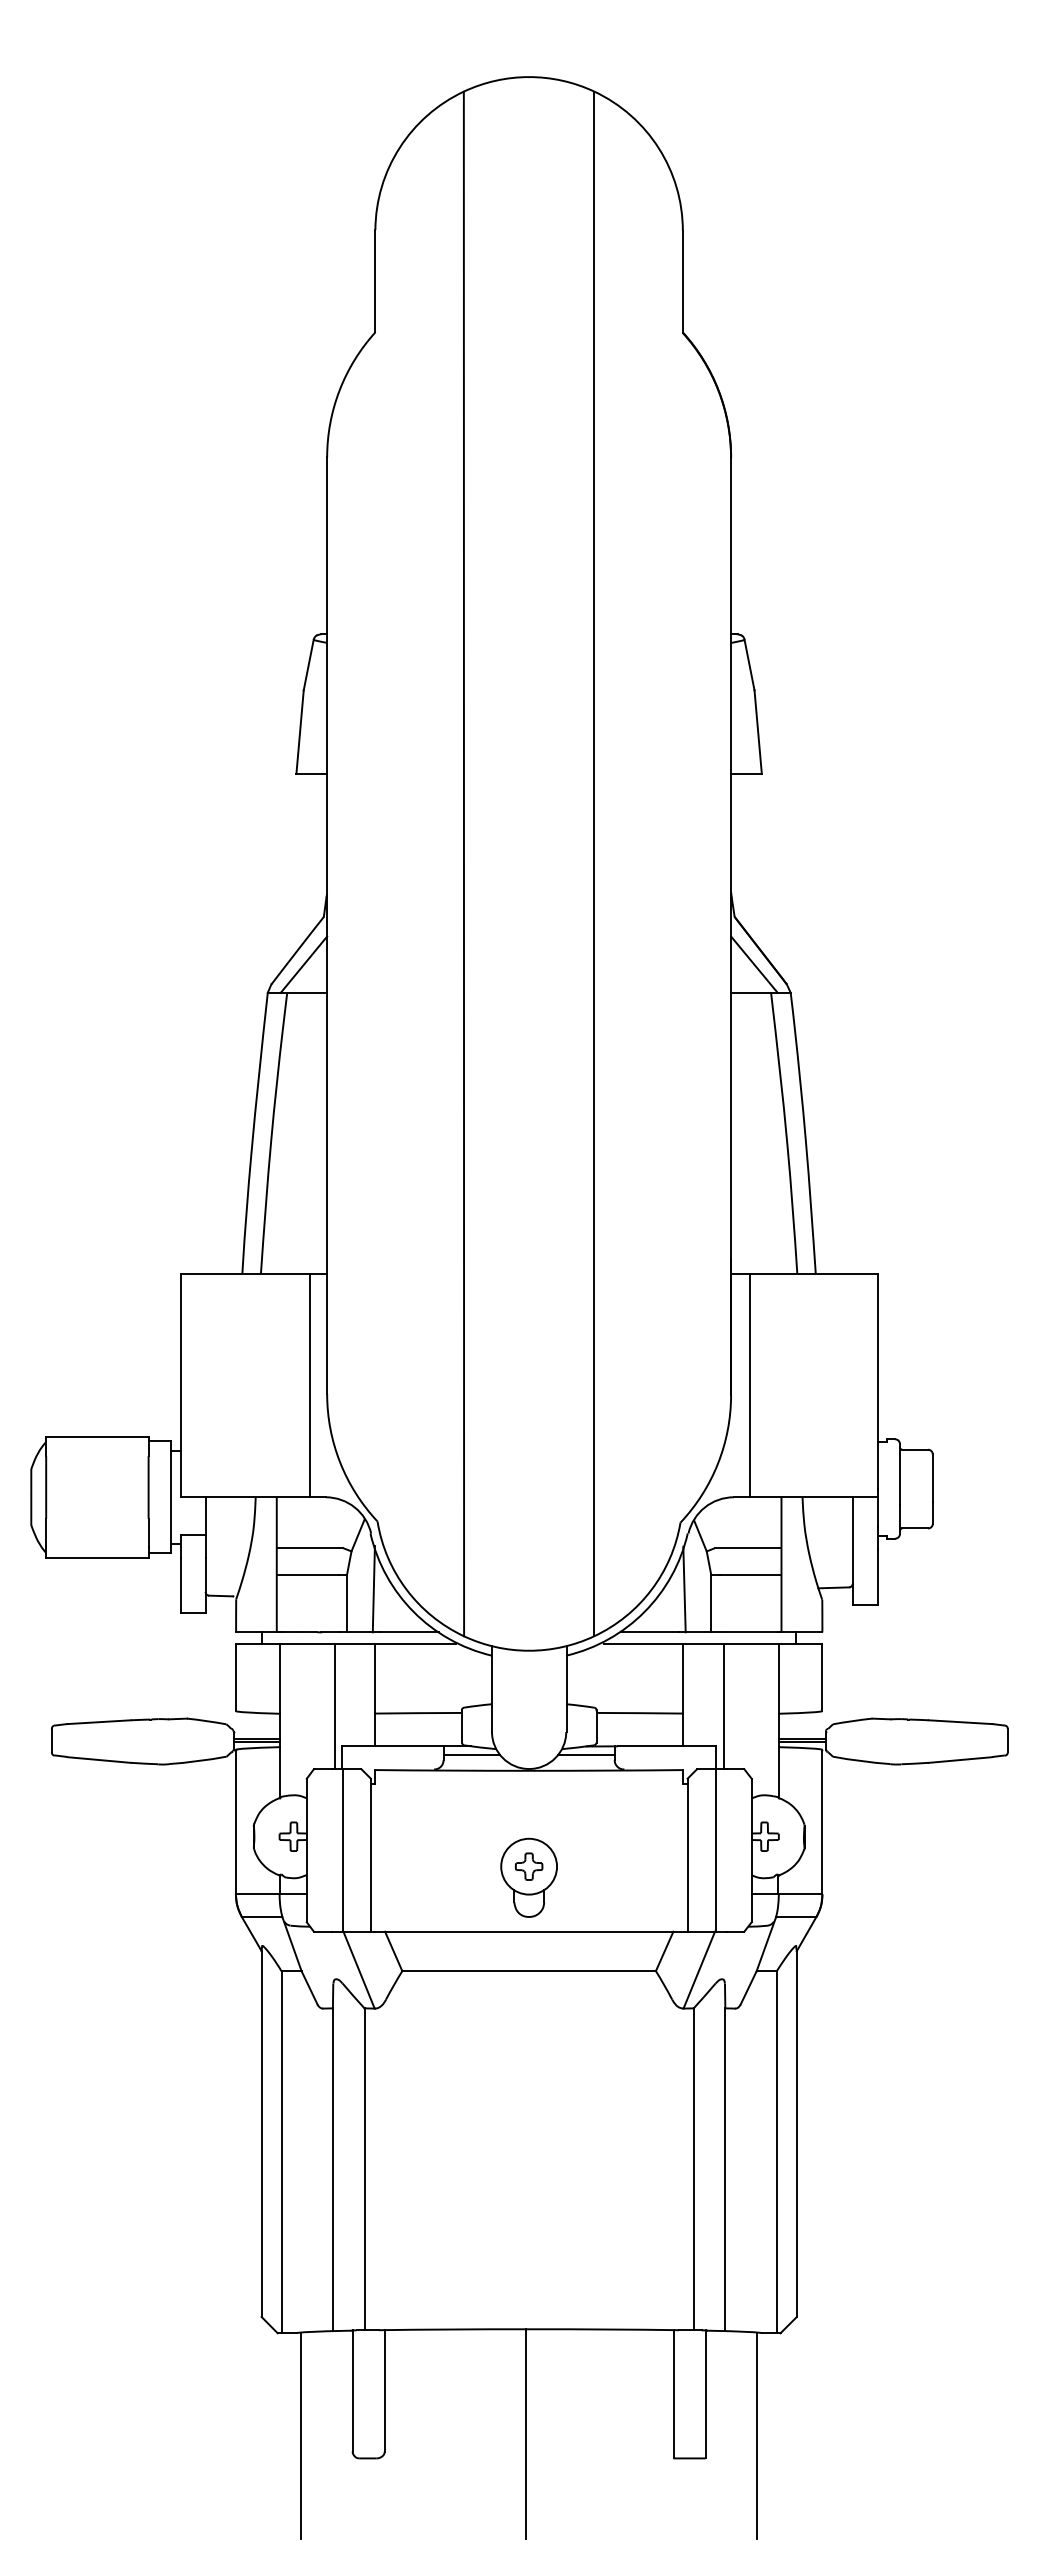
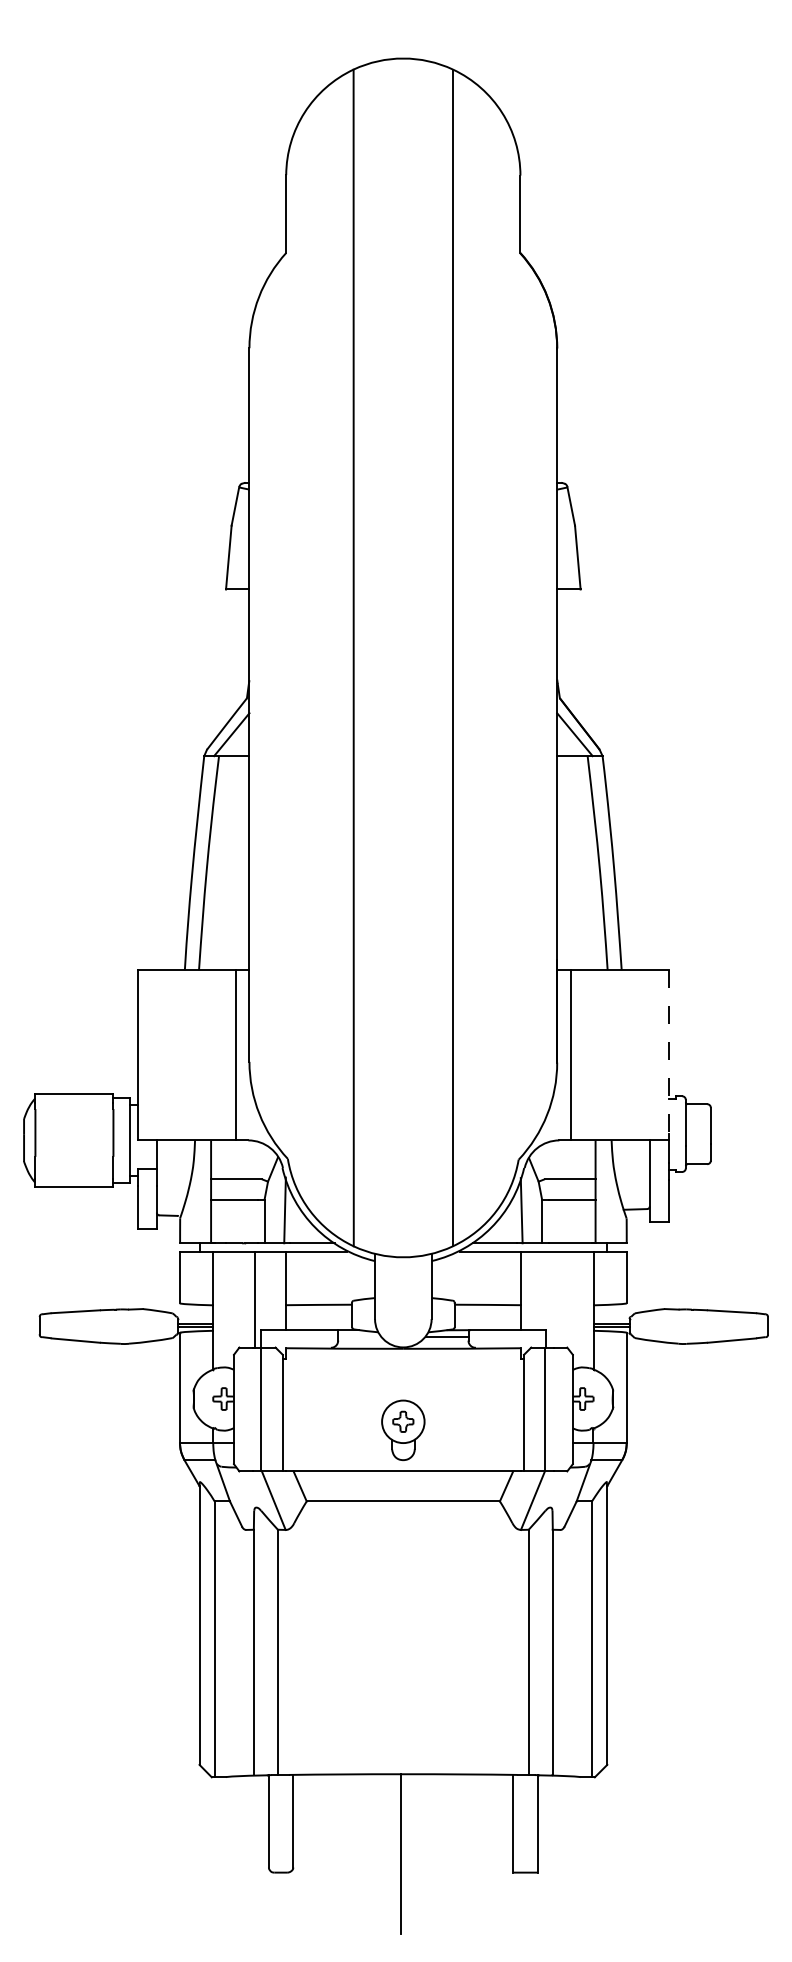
line: (878, 1381) -> (669, 1052), solid -> dashed
line: (723, 1706) -> (551, 1299), removed
line: (471, 1755) -> (359, 1337), removed
line: (301, 2435) -> (229, 1855), removed
line: (757, 2435) -> (577, 1855), removed

